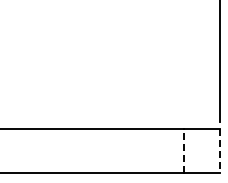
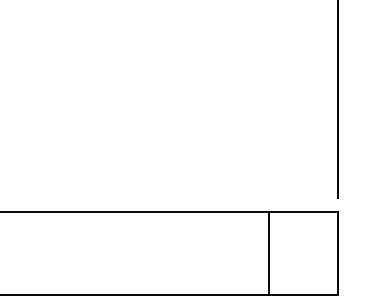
line: (184, 151) -> (270, 254), dashed -> solid
line: (219, 151) -> (337, 254), dashed -> solid

